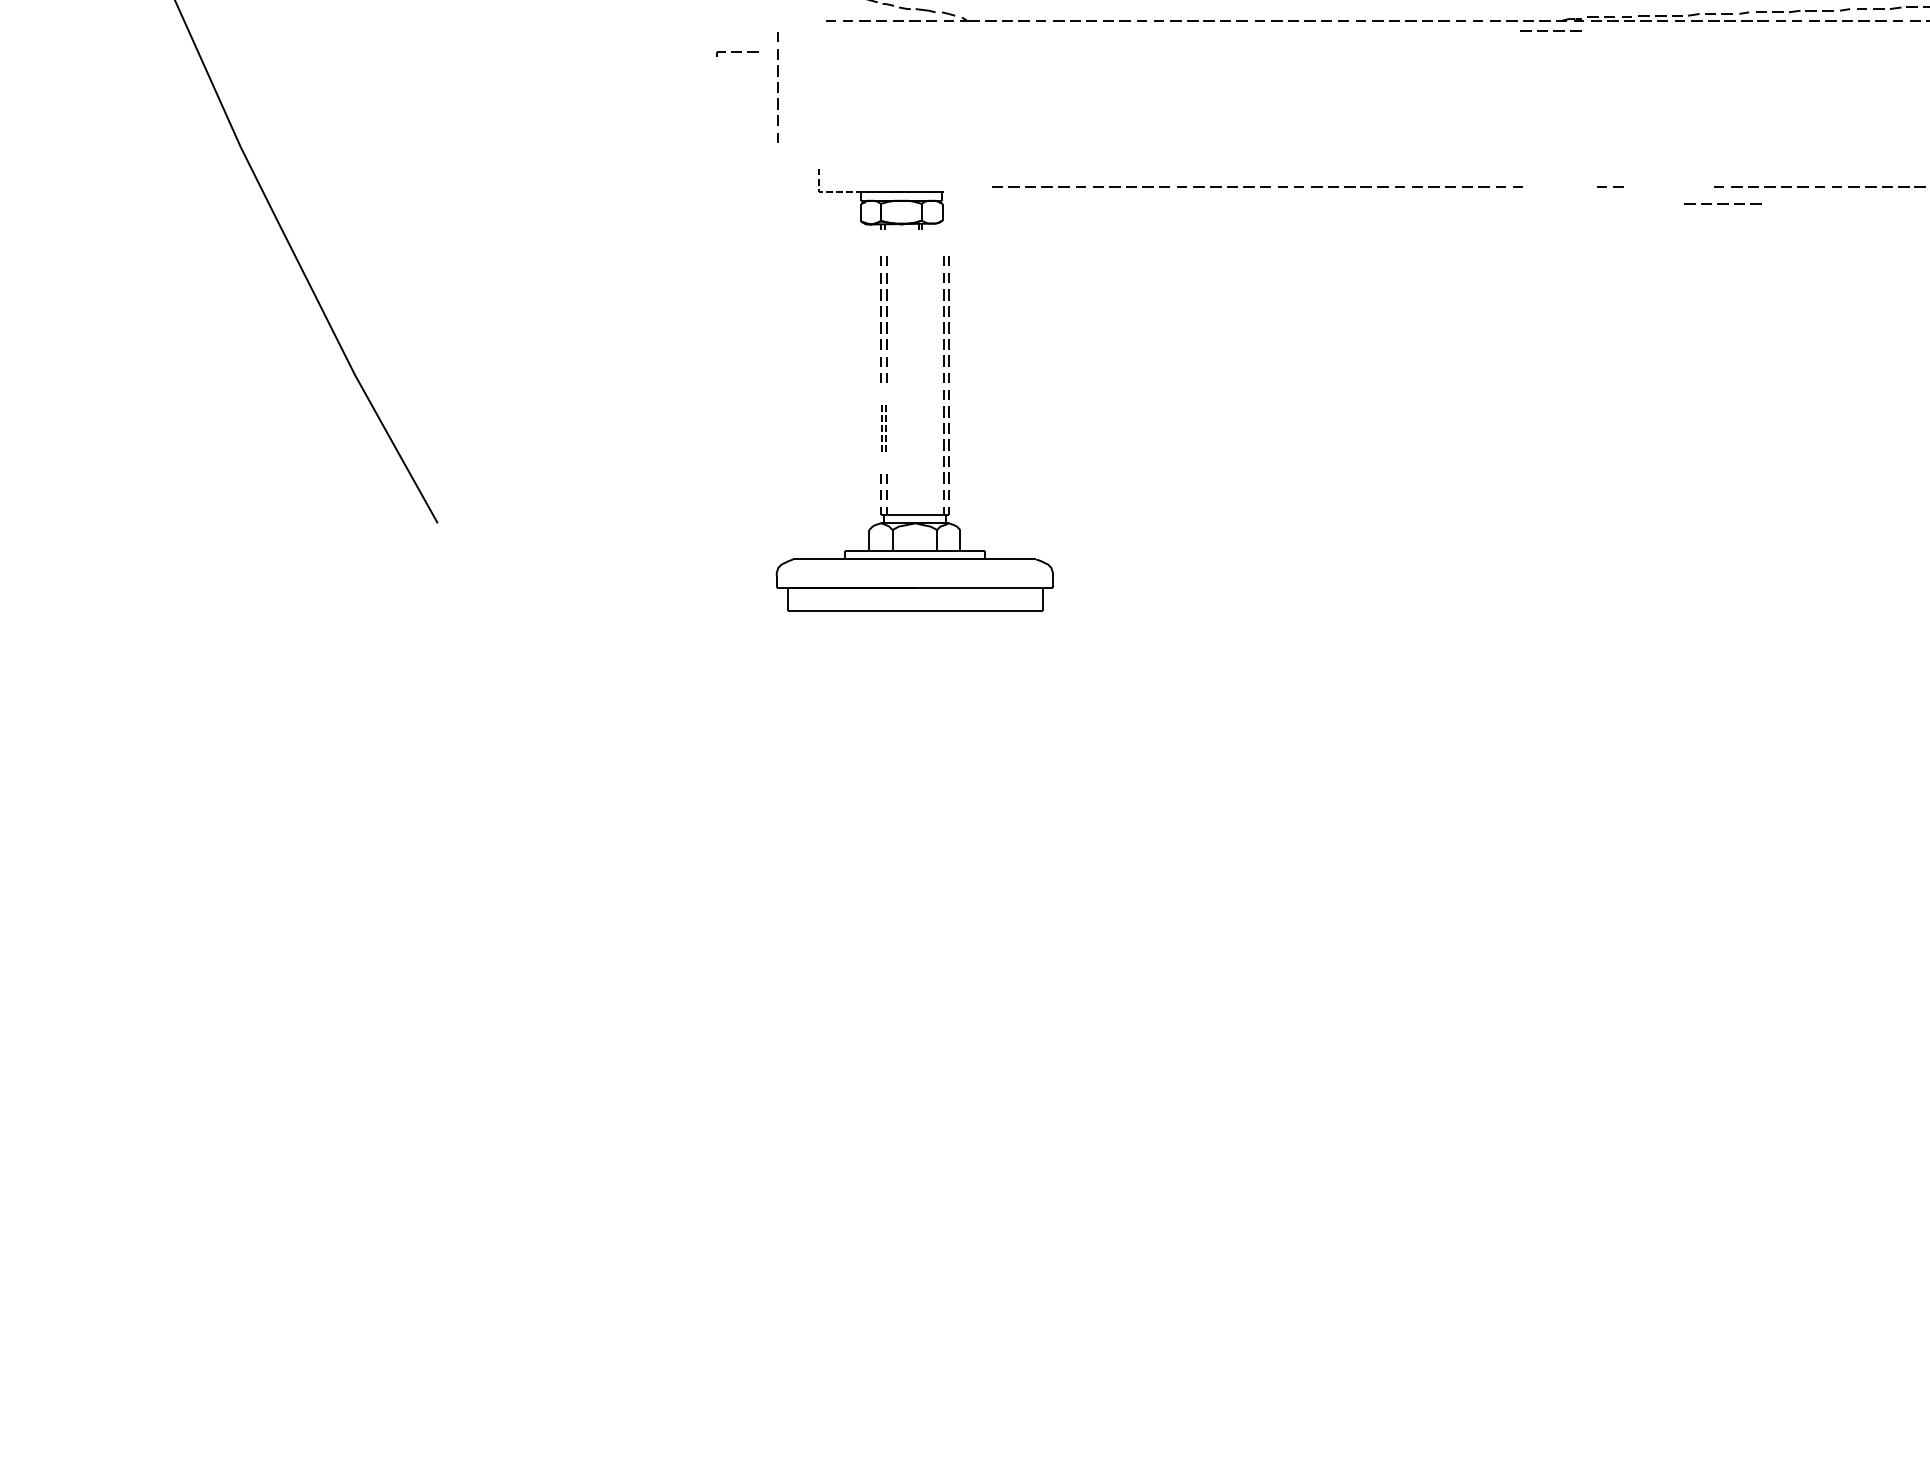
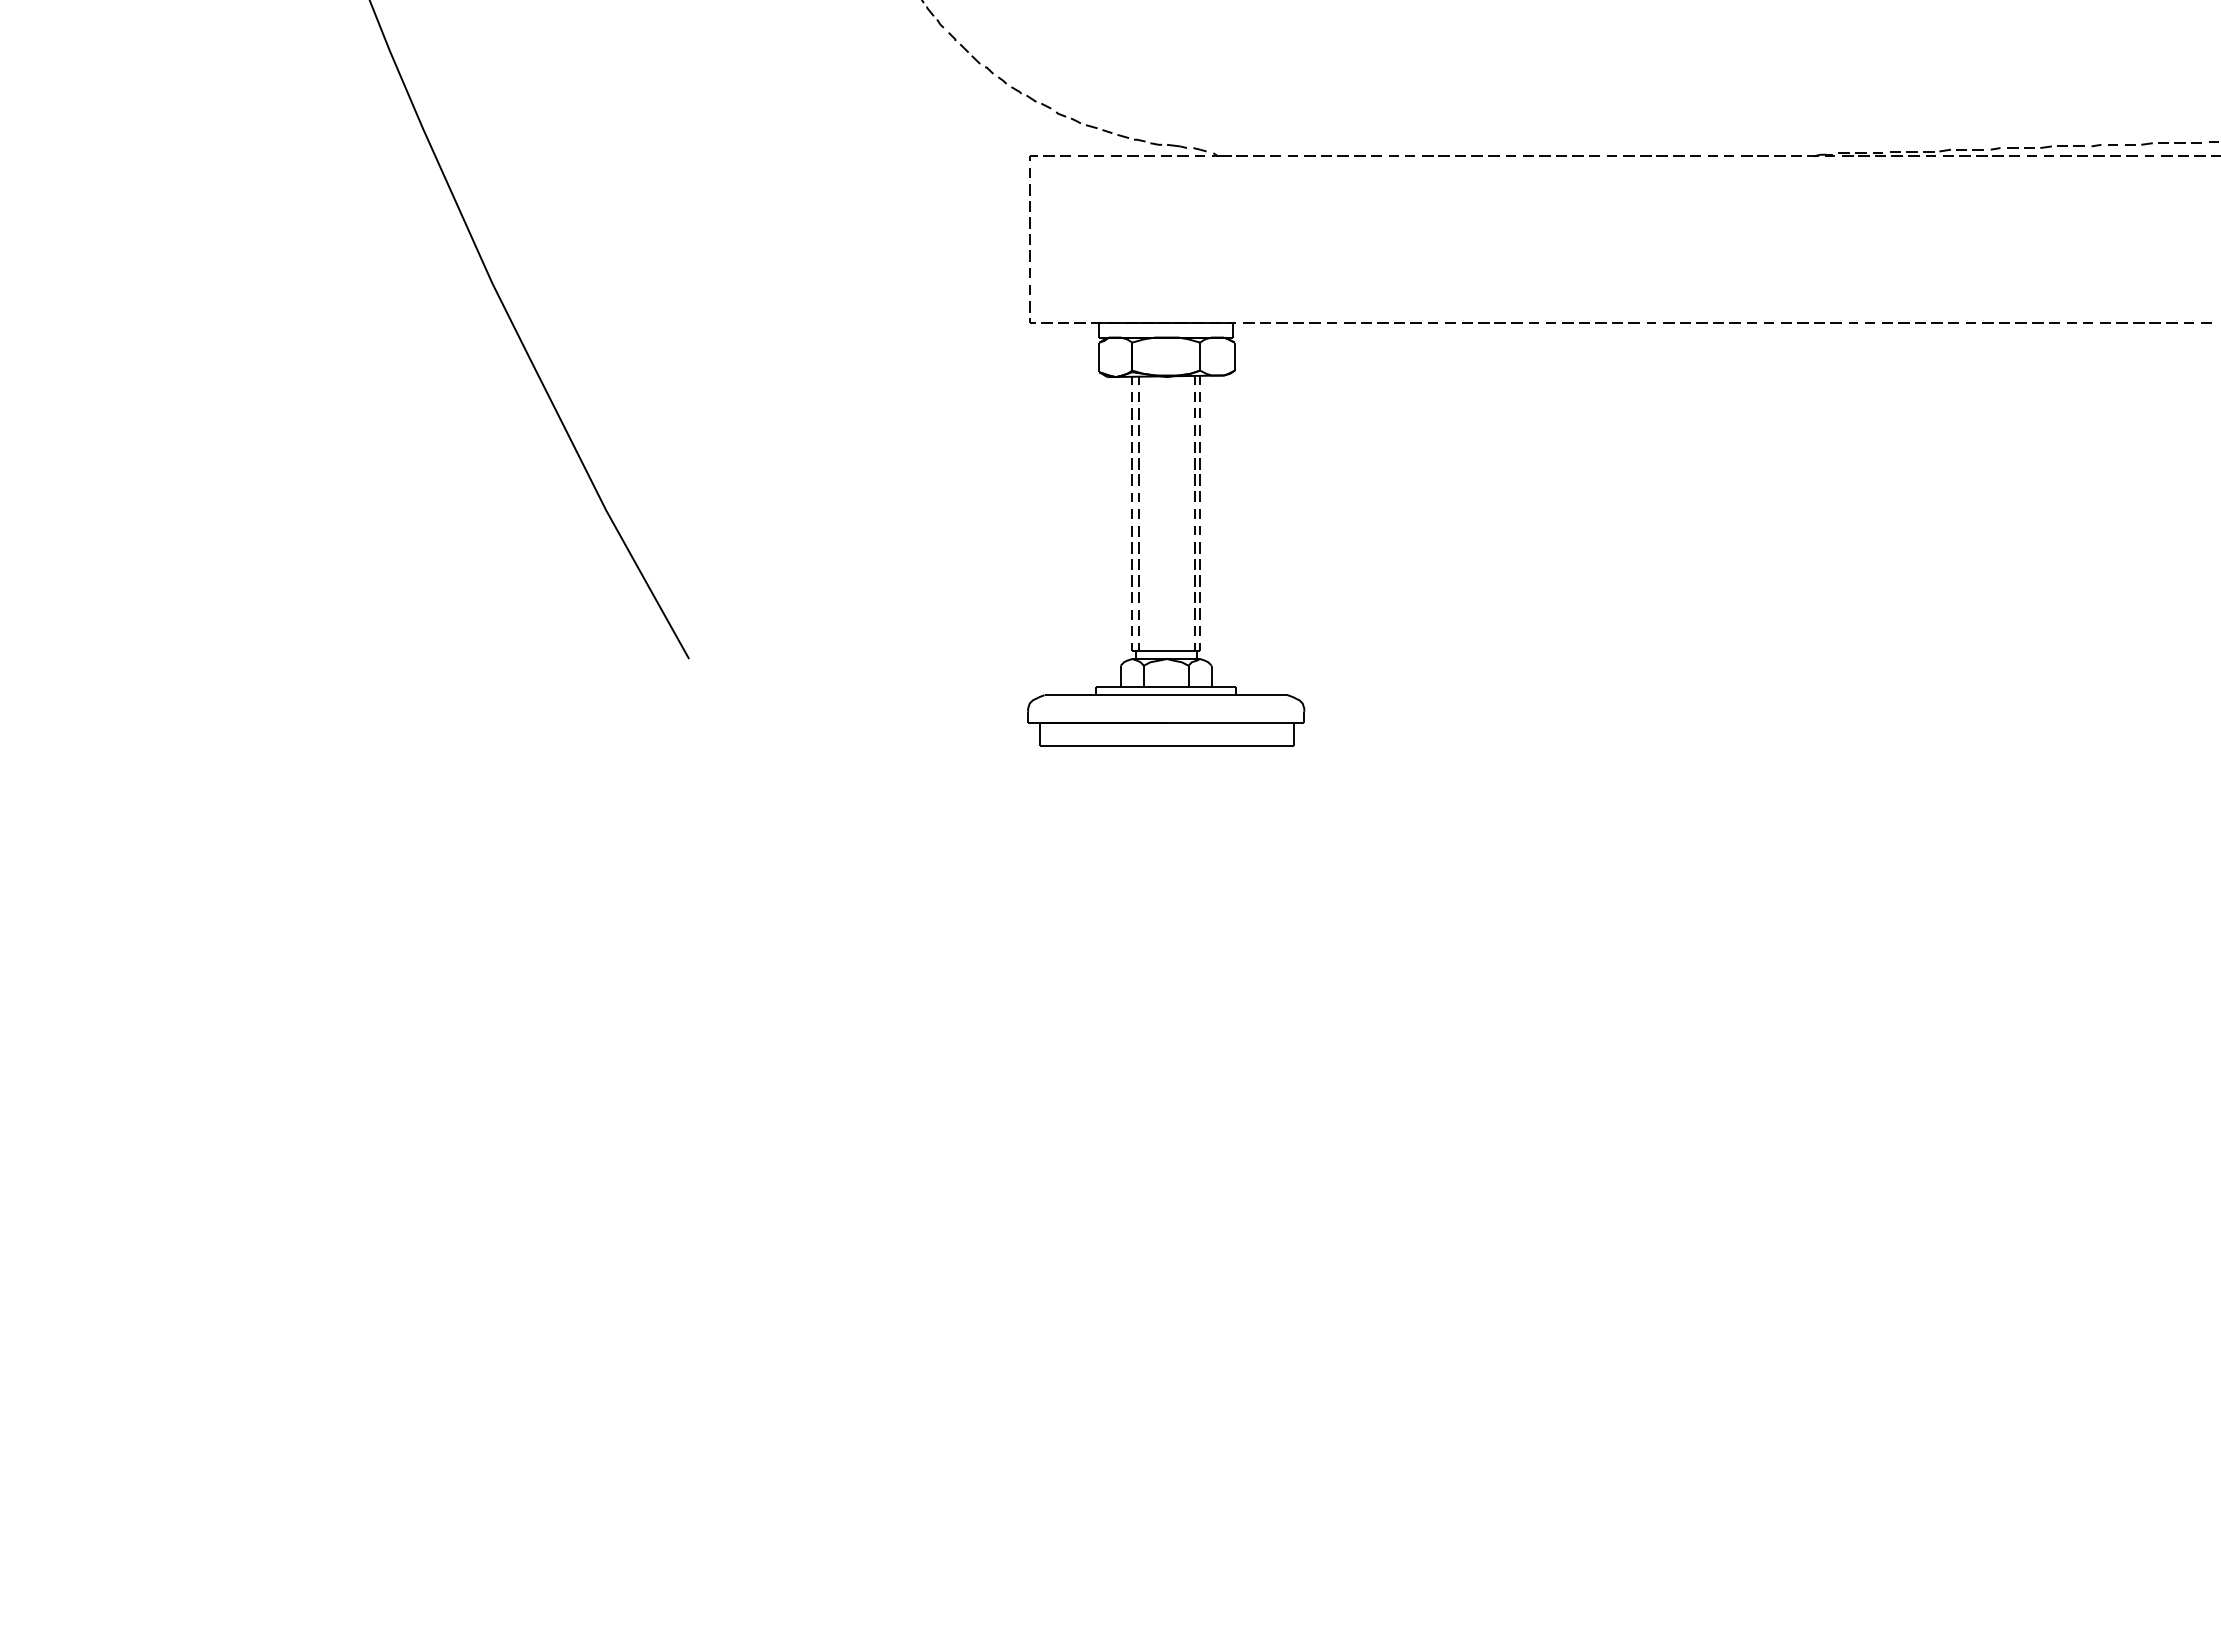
line: (1548, 30) -> (1808, 322), moved
part: (737, 52) -> (1049, 157), moved
part: (881, 198) -> (1132, 334), size x1.67
line: (1723, 203) -> (1920, 322), moved
part: (884, 428) -> (1135, 564), size x1.67

